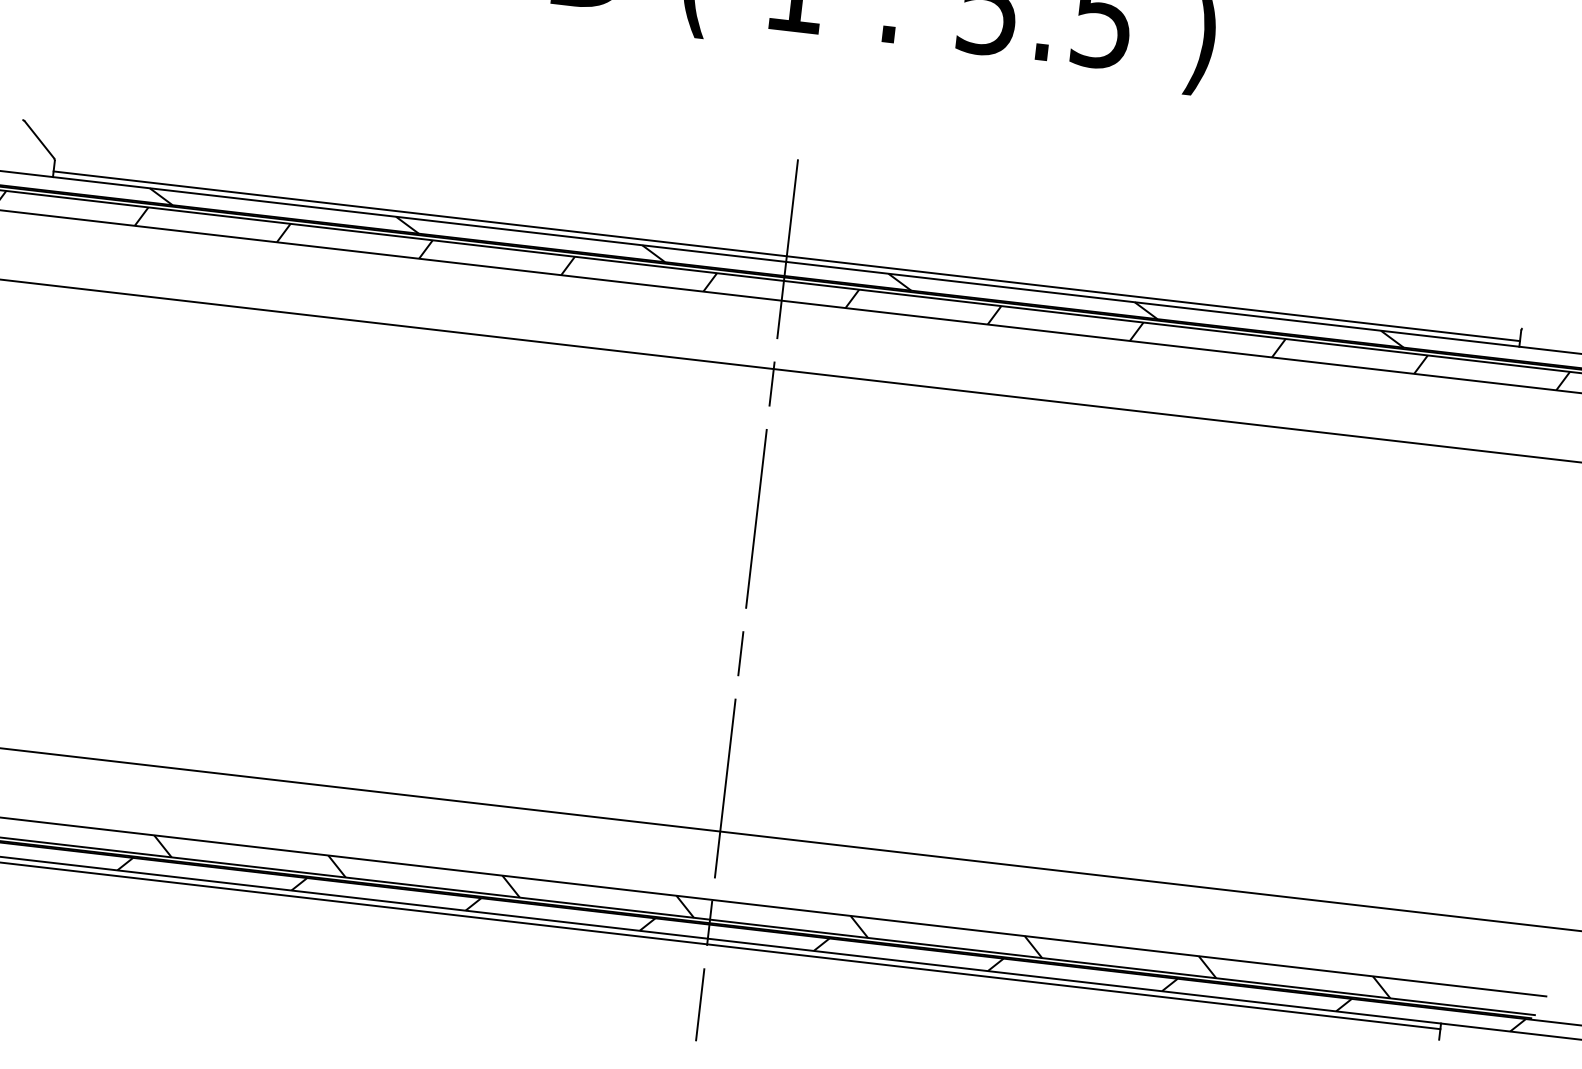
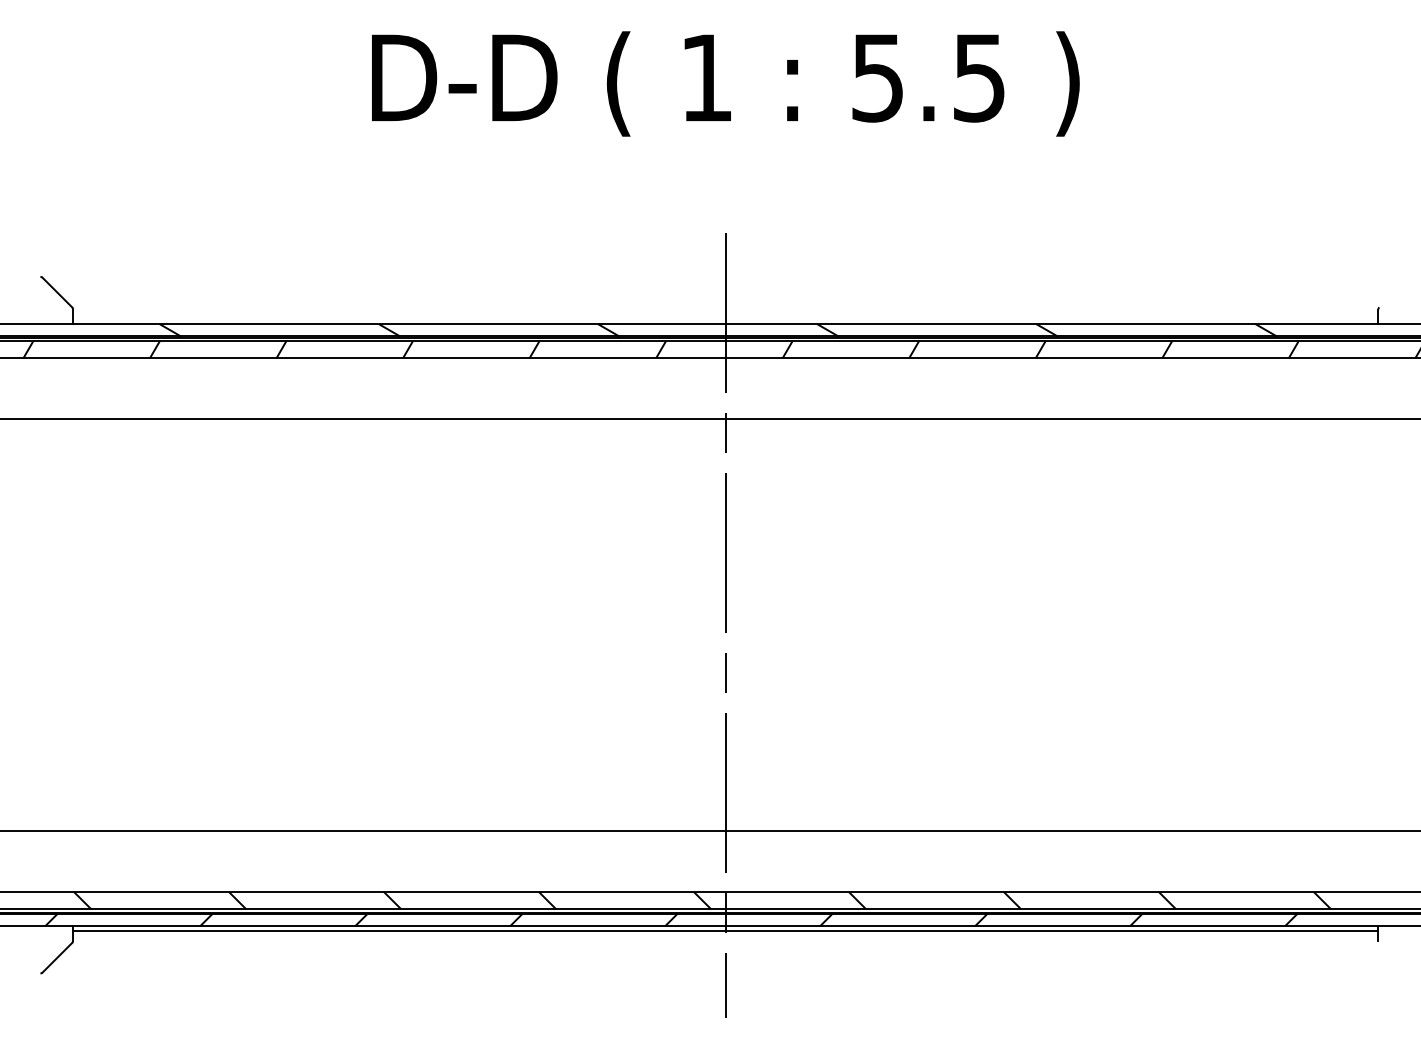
line: (786, 255) -> (725, 318), removed

